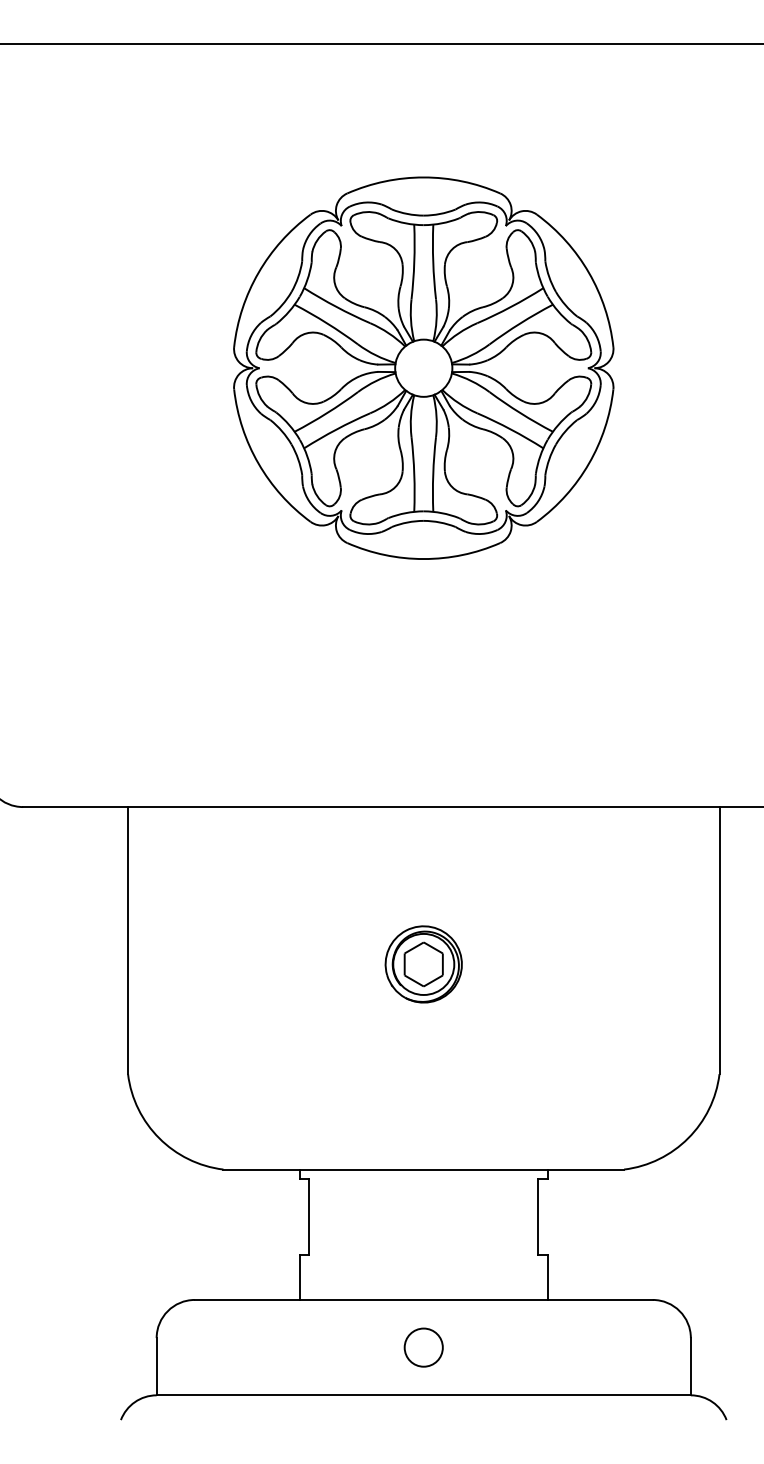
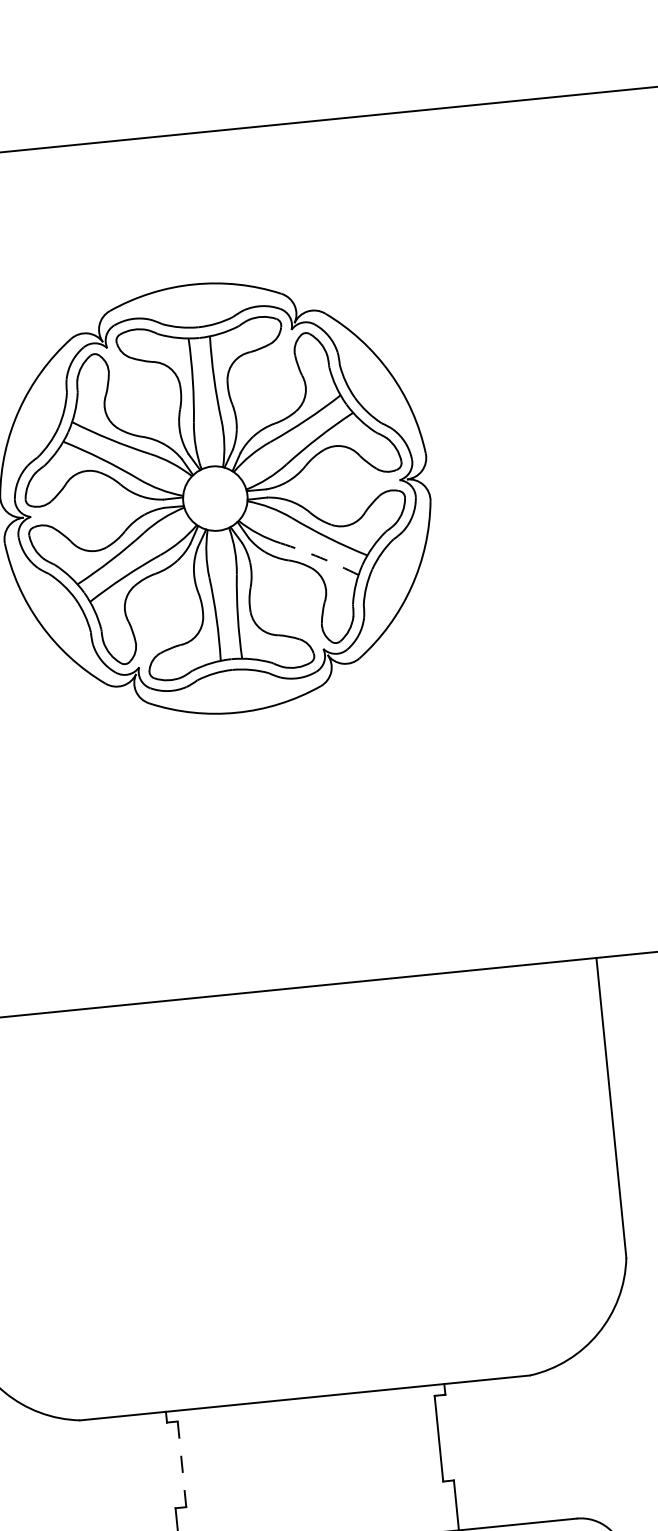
arc: (511, 429) -> (320, 557), solid -> dashed
part: (423, 964) -> (281, 1167), removed
line: (309, 1217) -> (182, 1464), solid -> dashed

